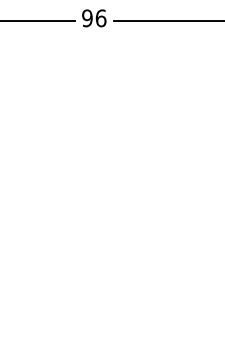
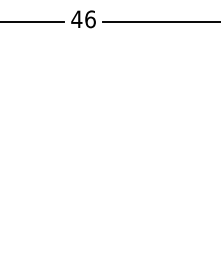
text: (87, 18) -> (76, 19), 96 -> 46

